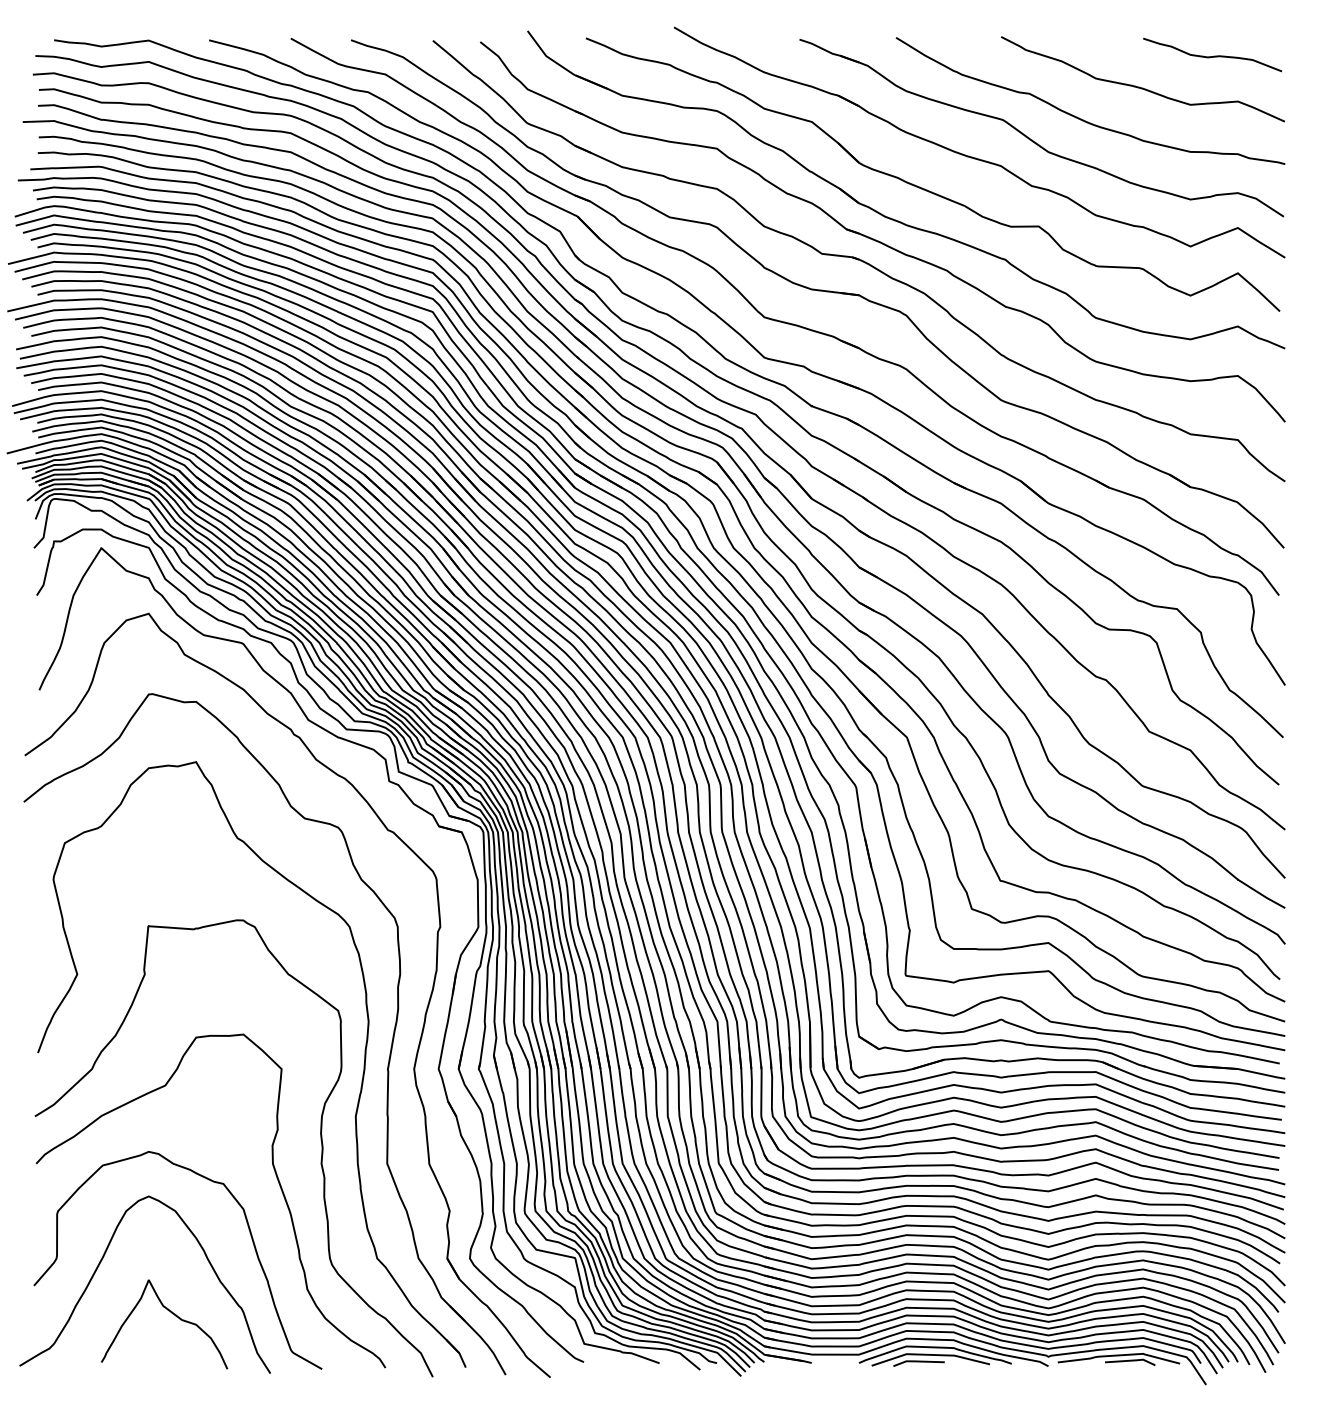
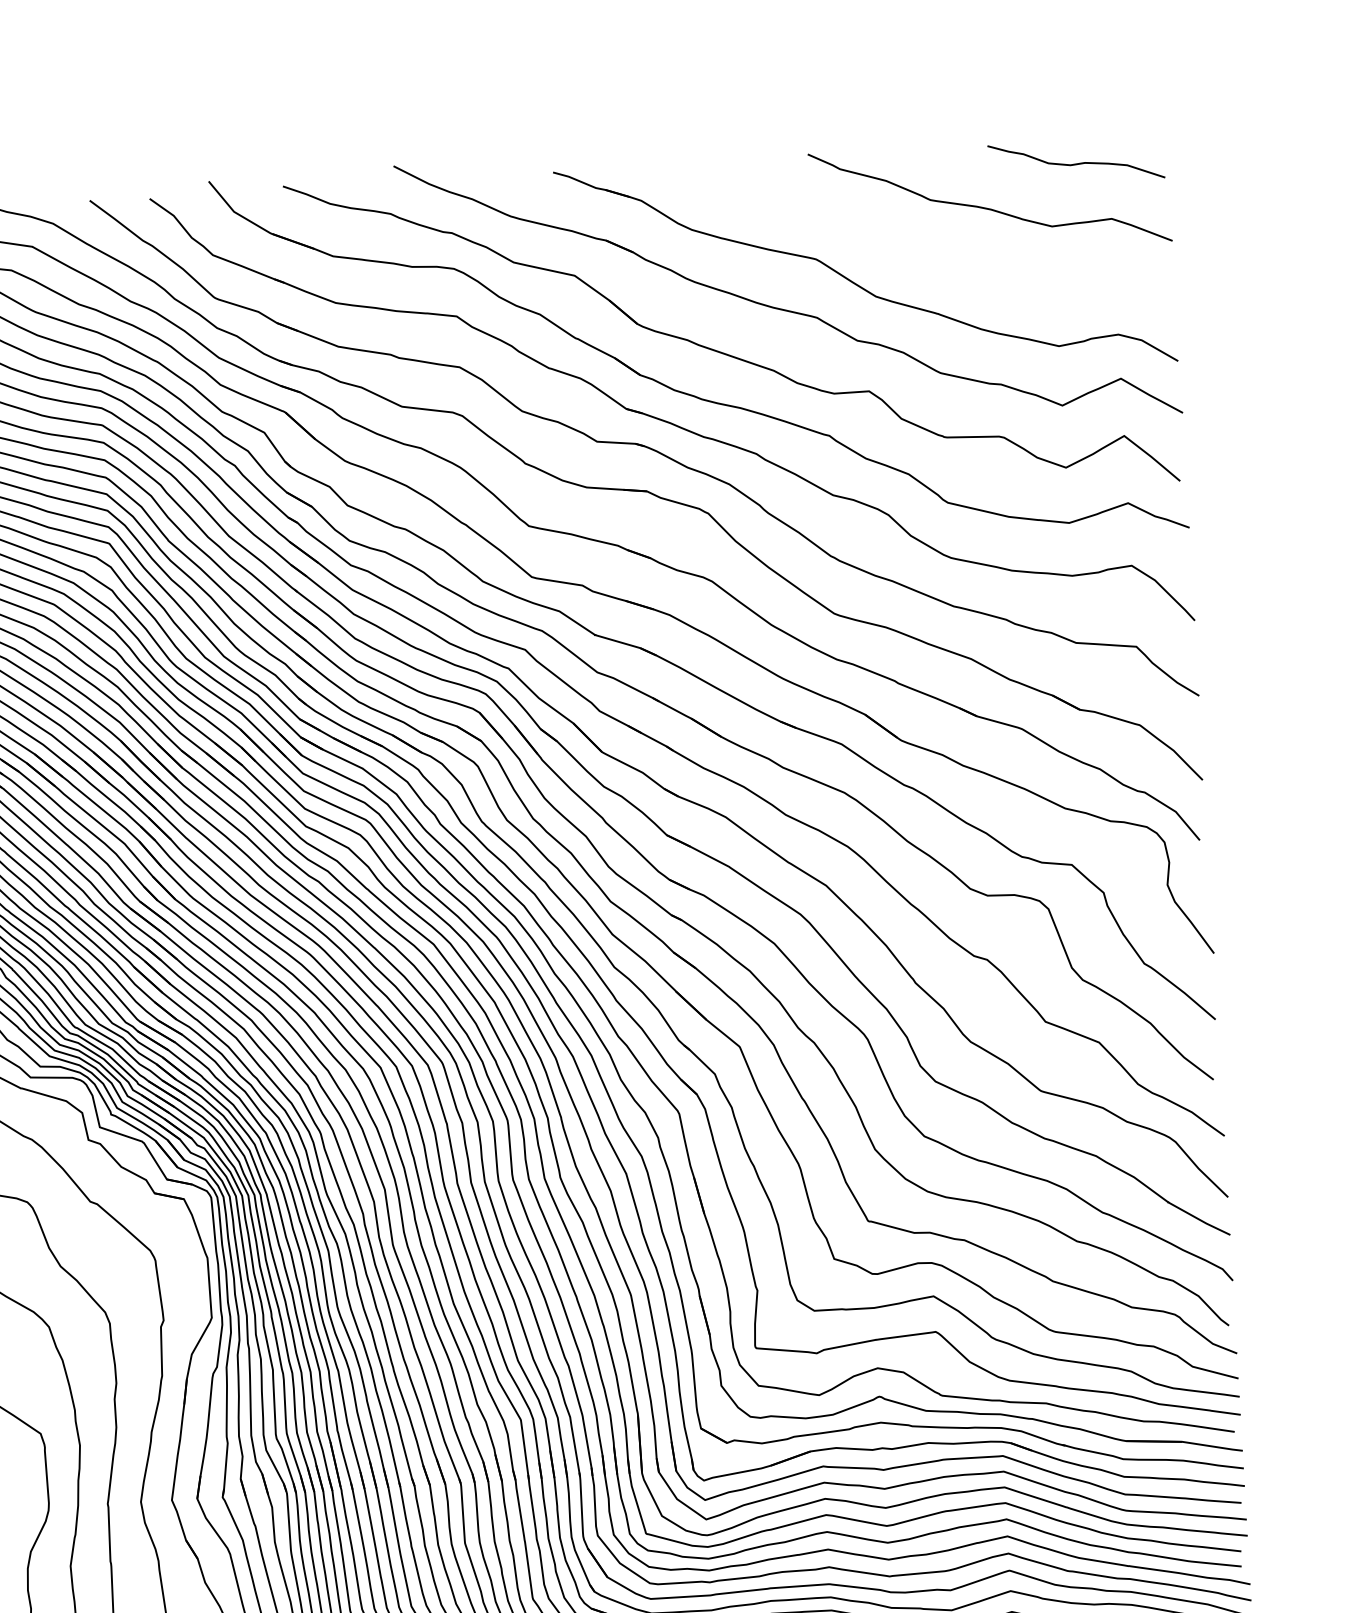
curve: (1081, 118) -> (915, 251), removed

